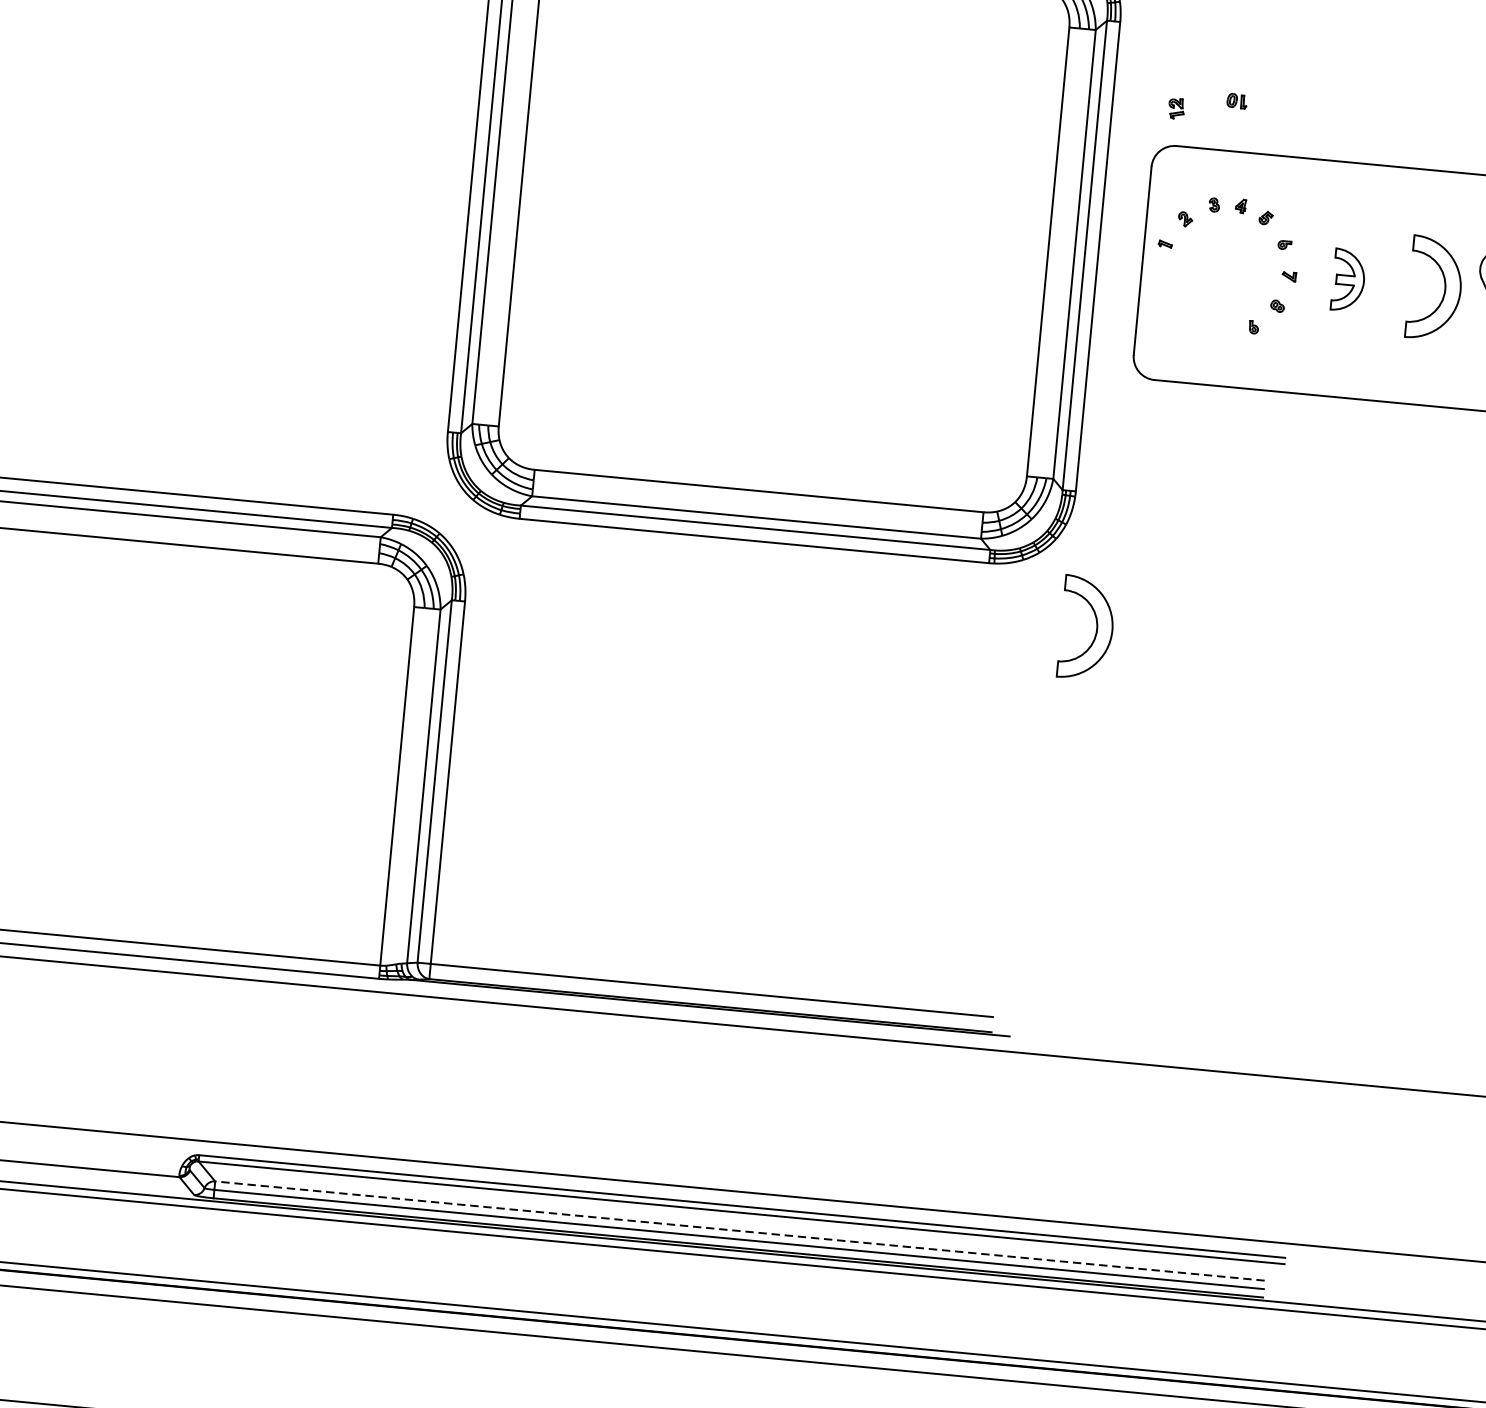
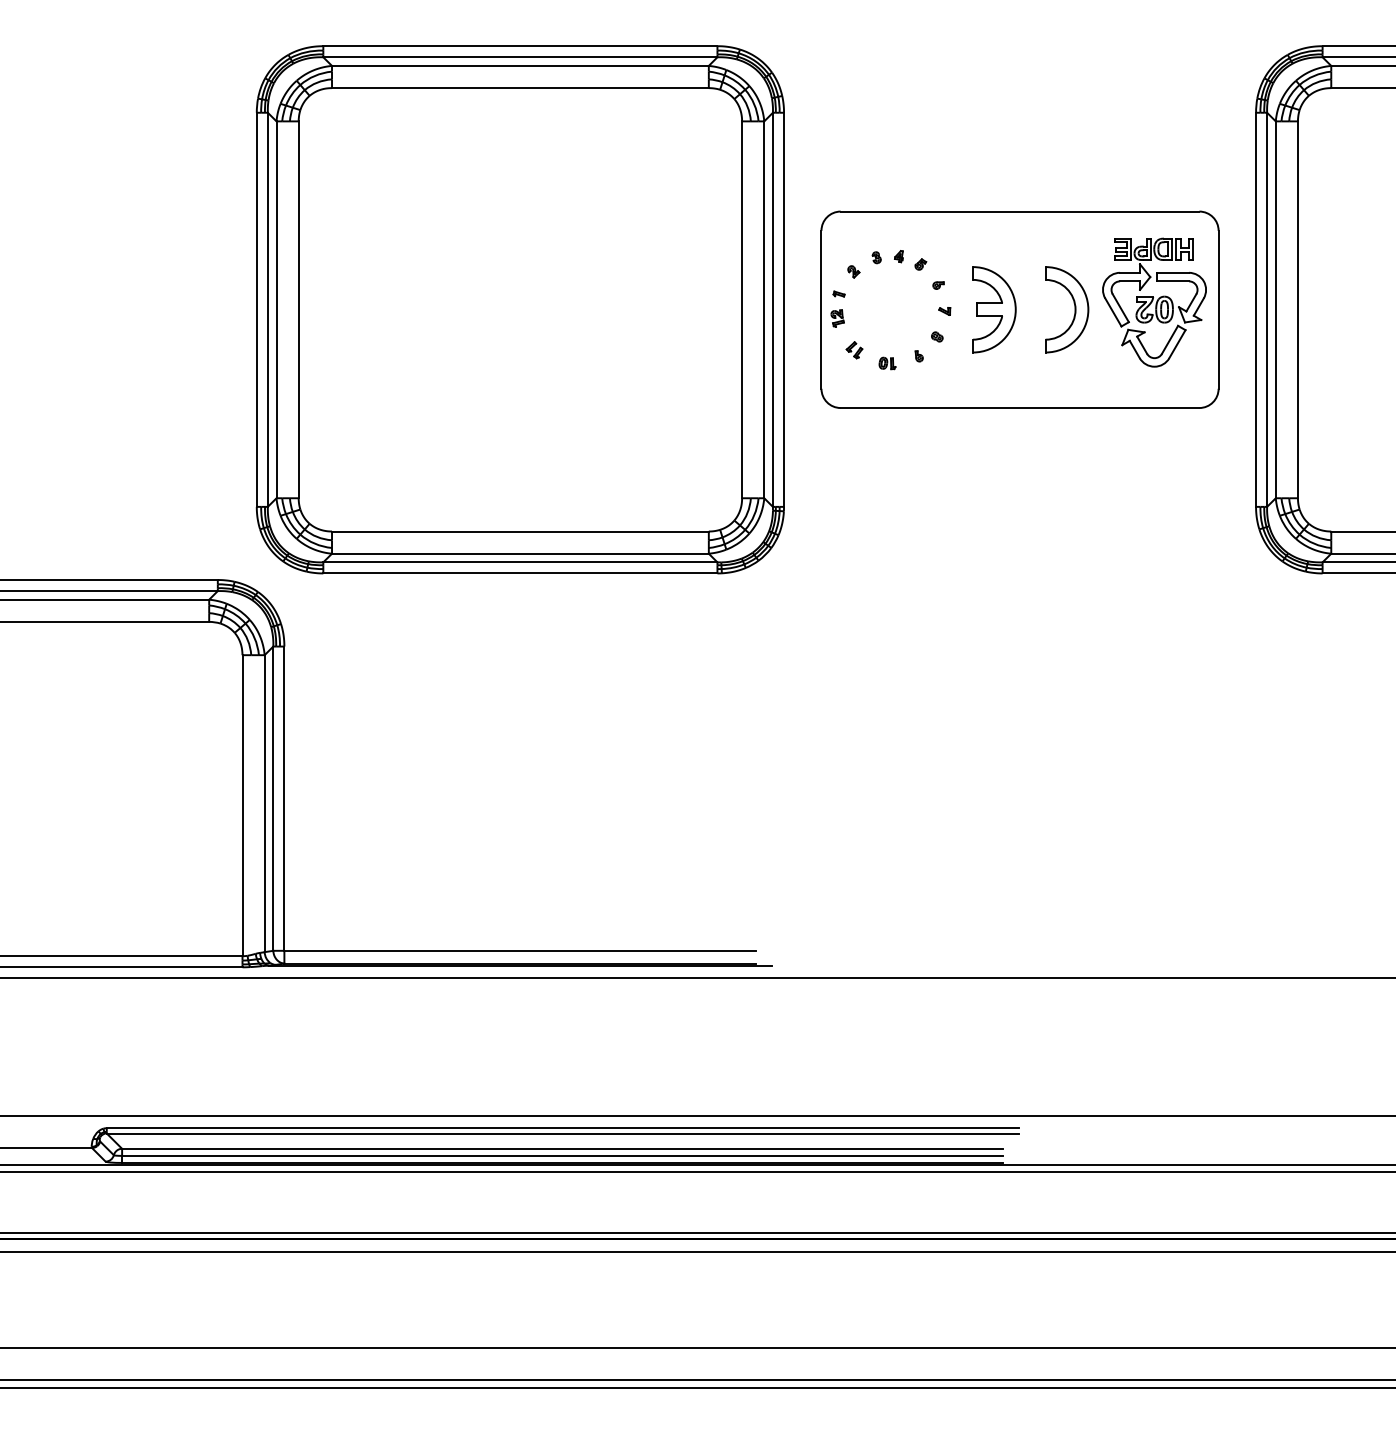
part: (1237, 101) -> (887, 363), moved
part: (1176, 108) -> (837, 318), moved
part: (1348, 279) -> (994, 309), size x1.67
part: (1177, 313) -> (854, 350), added
part: (1095, 628) -> (811, 619), removed
line: (739, 1230) -> (562, 1148), dashed -> solid

